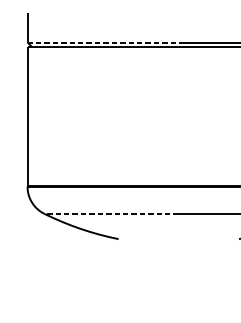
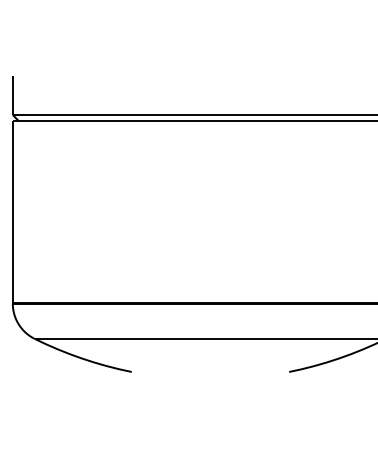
line: (103, 42) -> (111, 115), dashed -> solid
line: (111, 213) -> (122, 338), dashed -> solid

